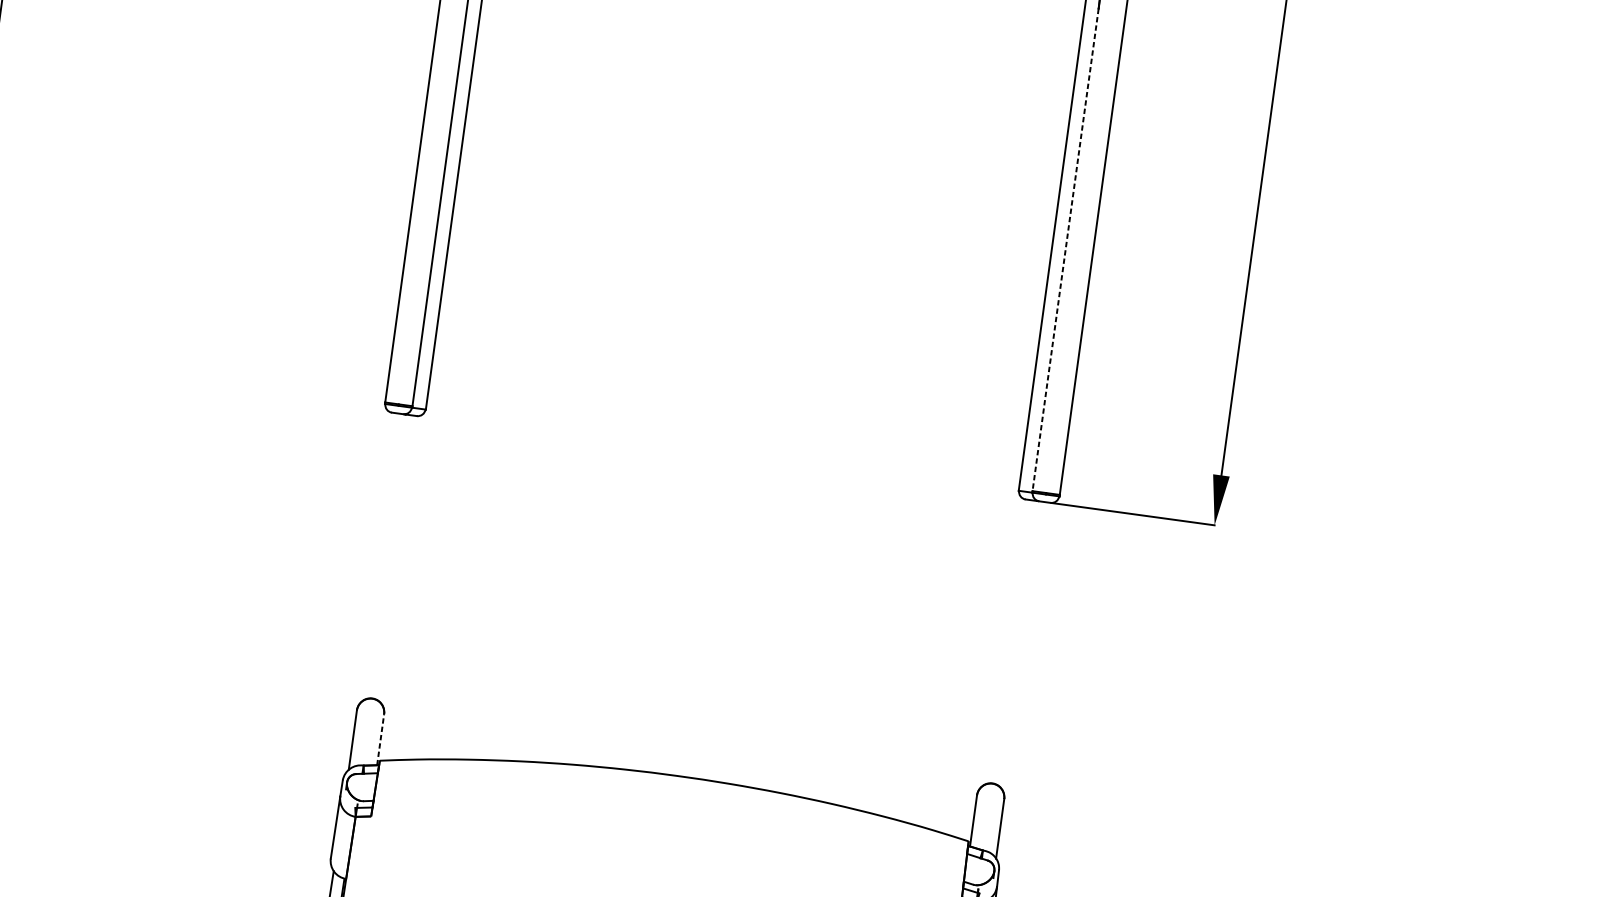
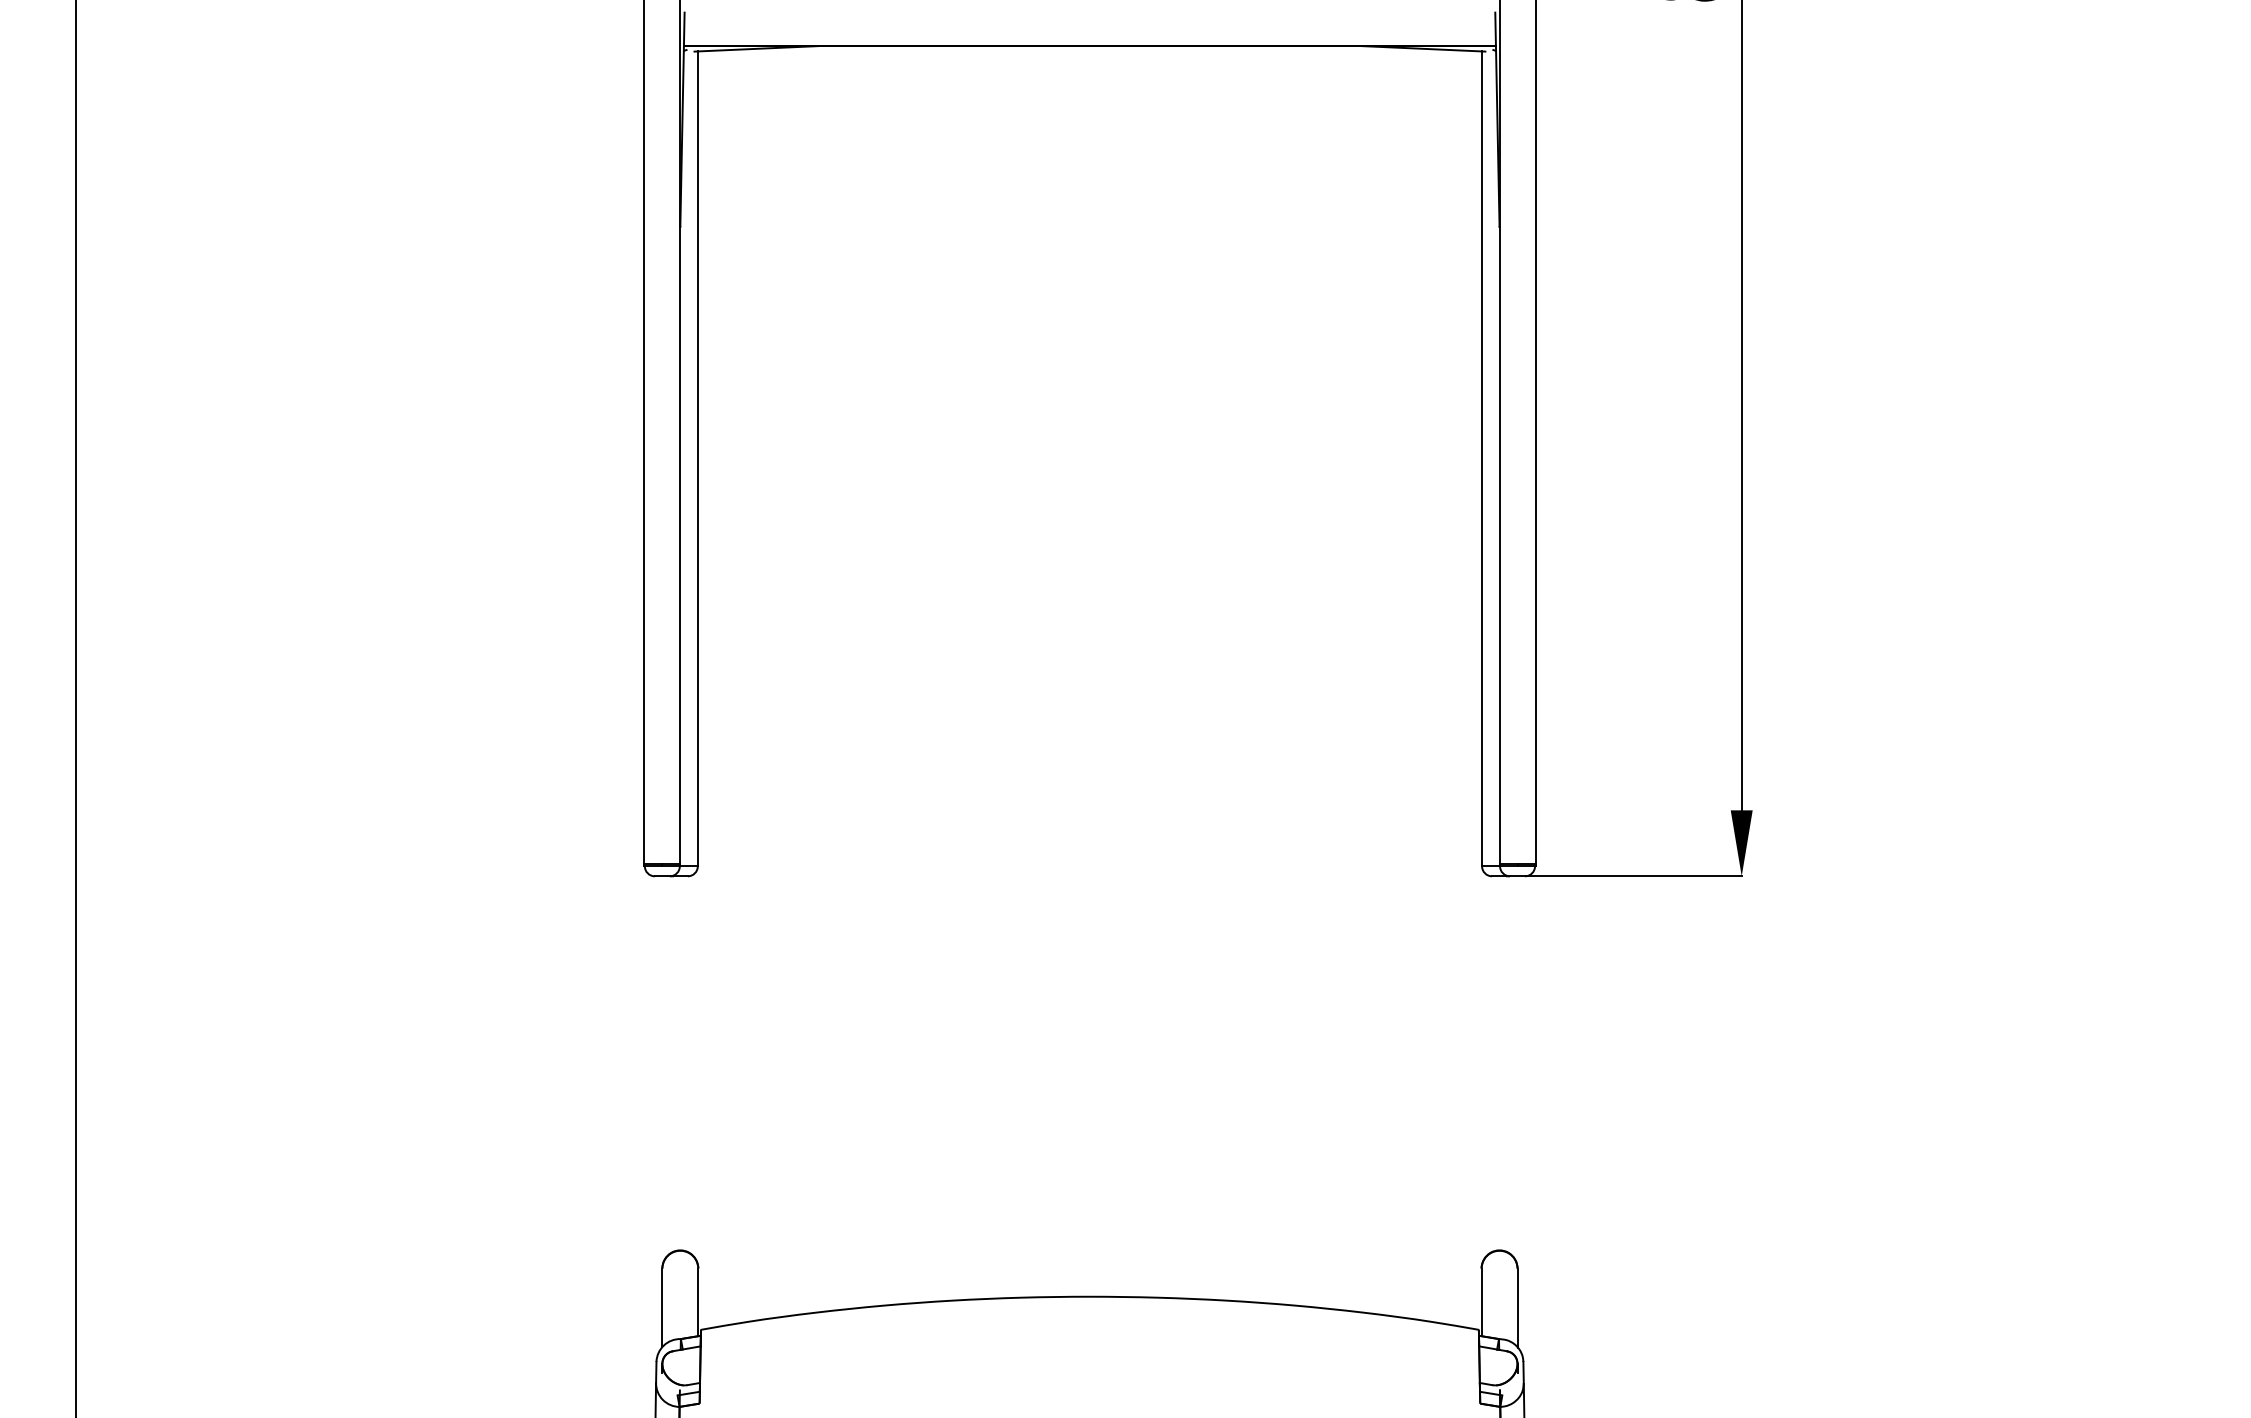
line: (1065, 250) -> (1499, 546), dashed -> solid
line: (380, 739) -> (698, 1302), dashed -> solid

